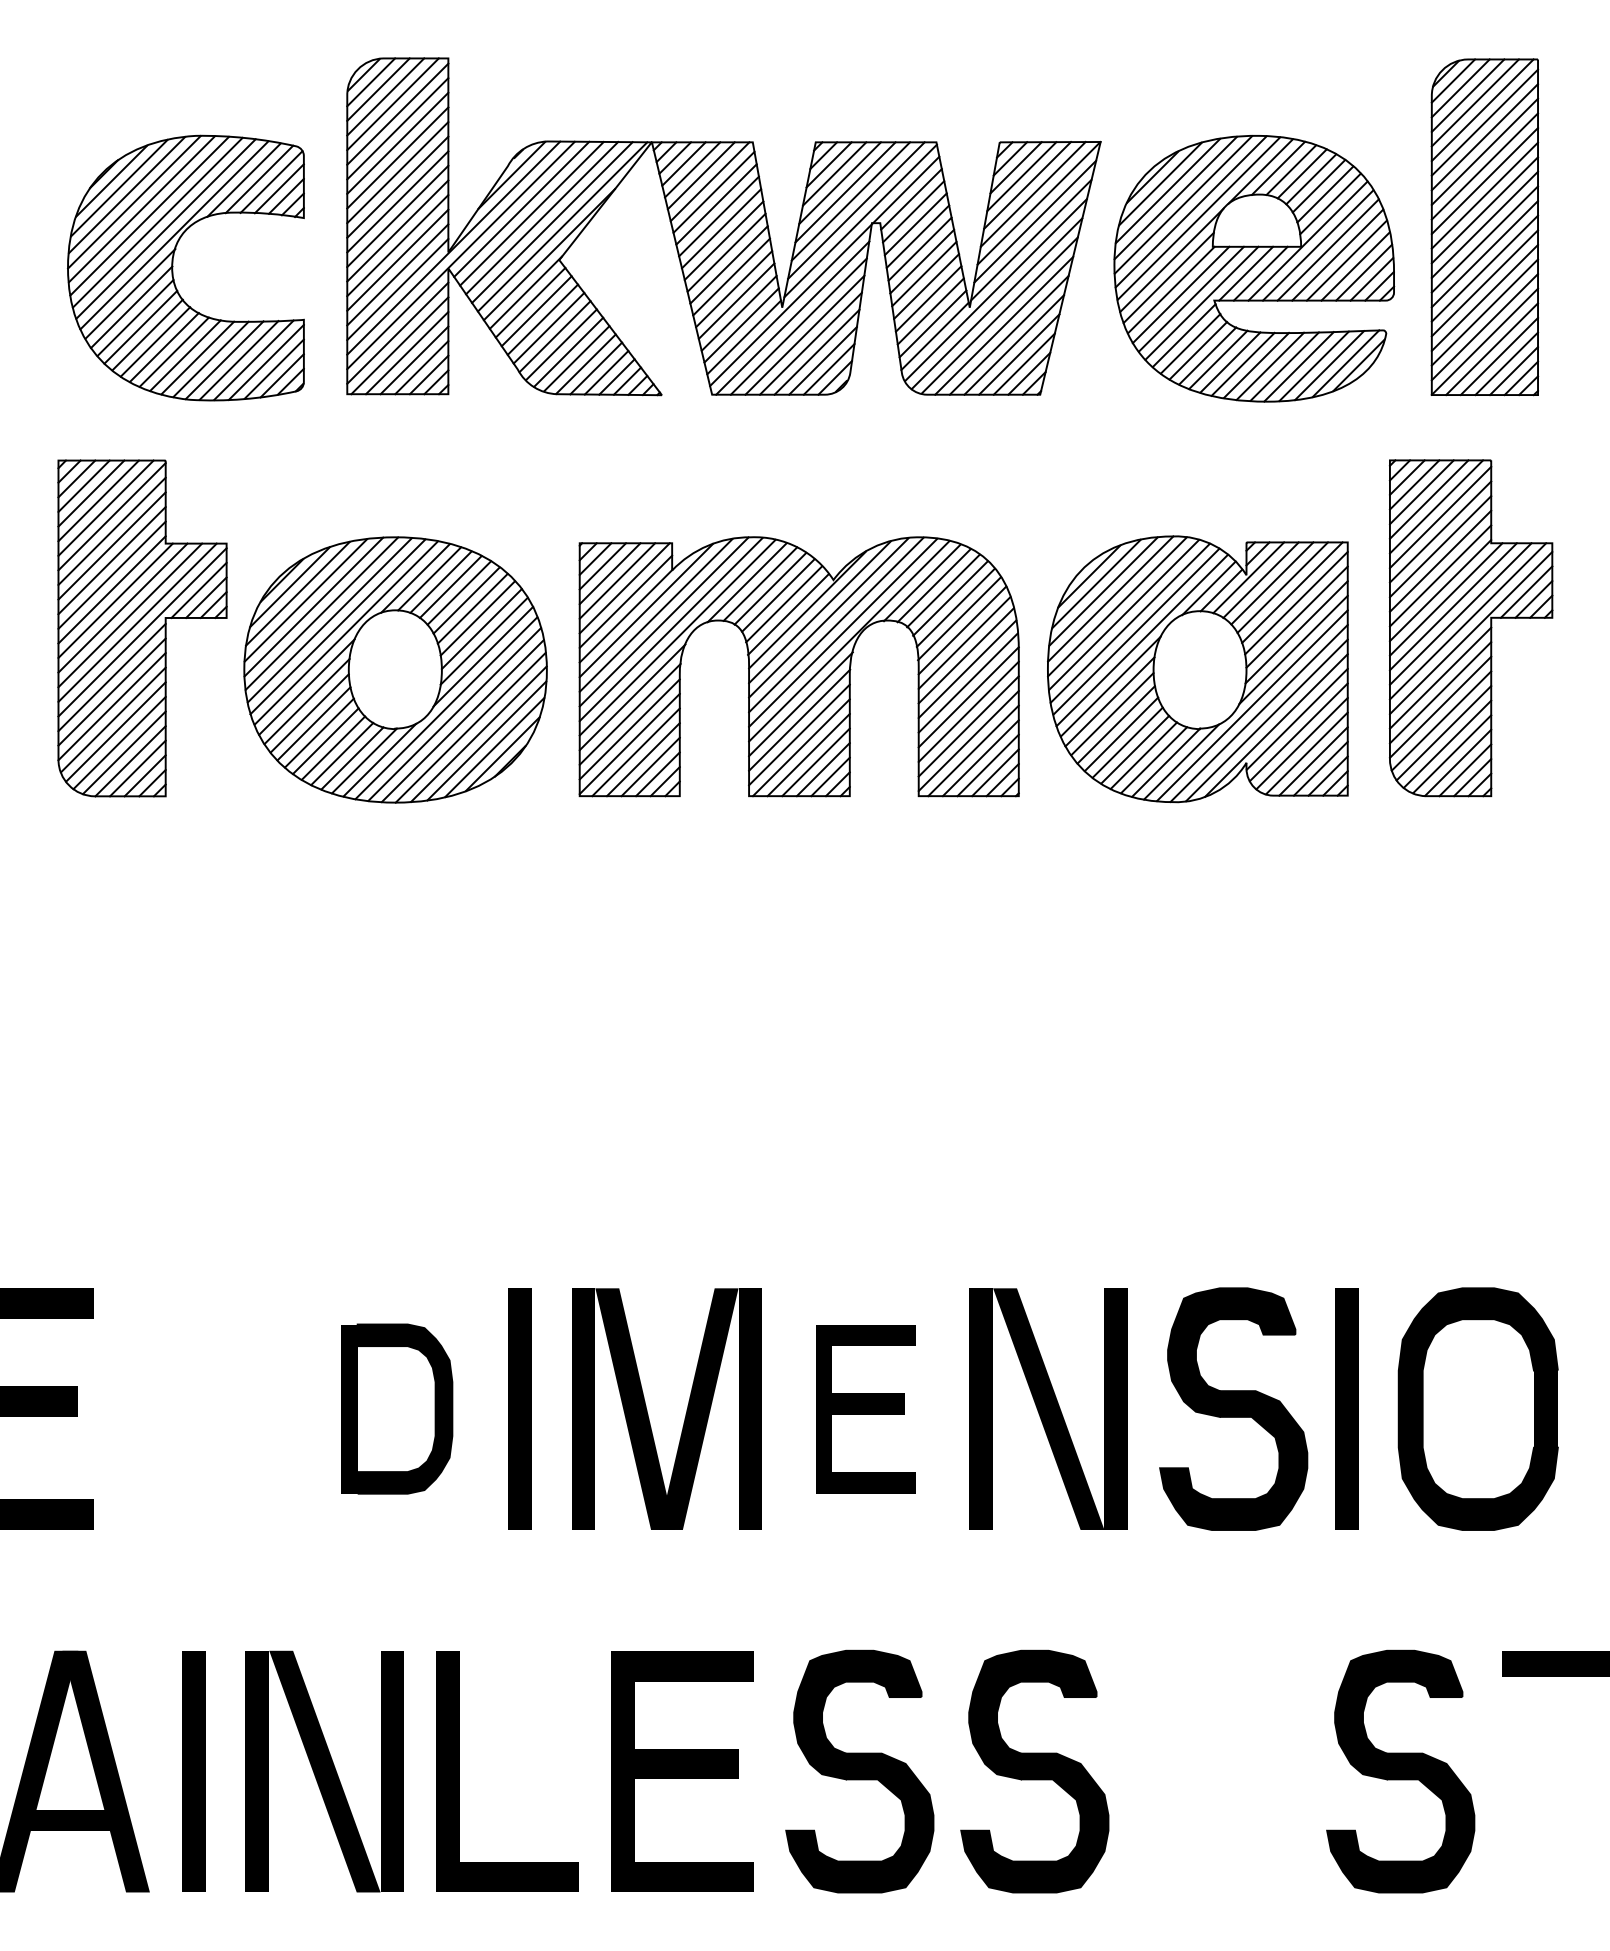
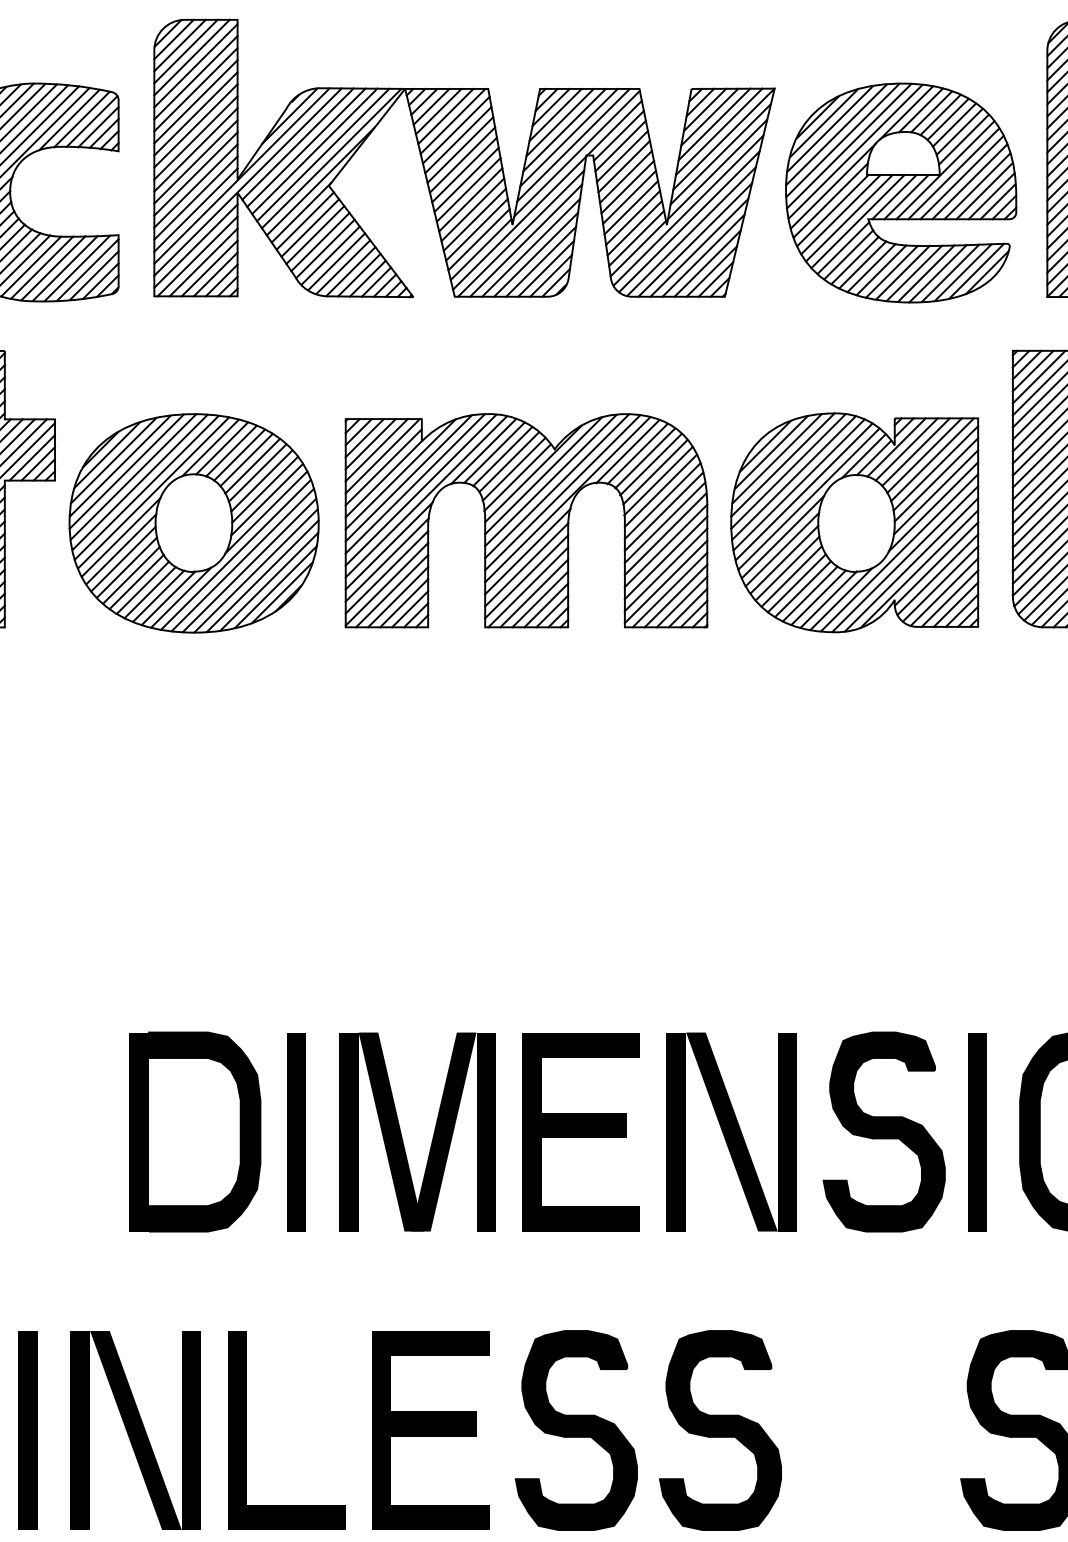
part: (396, 1408) -> (194, 1131), size x1.43
part: (865, 1408) -> (581, 1131), size x1.43

